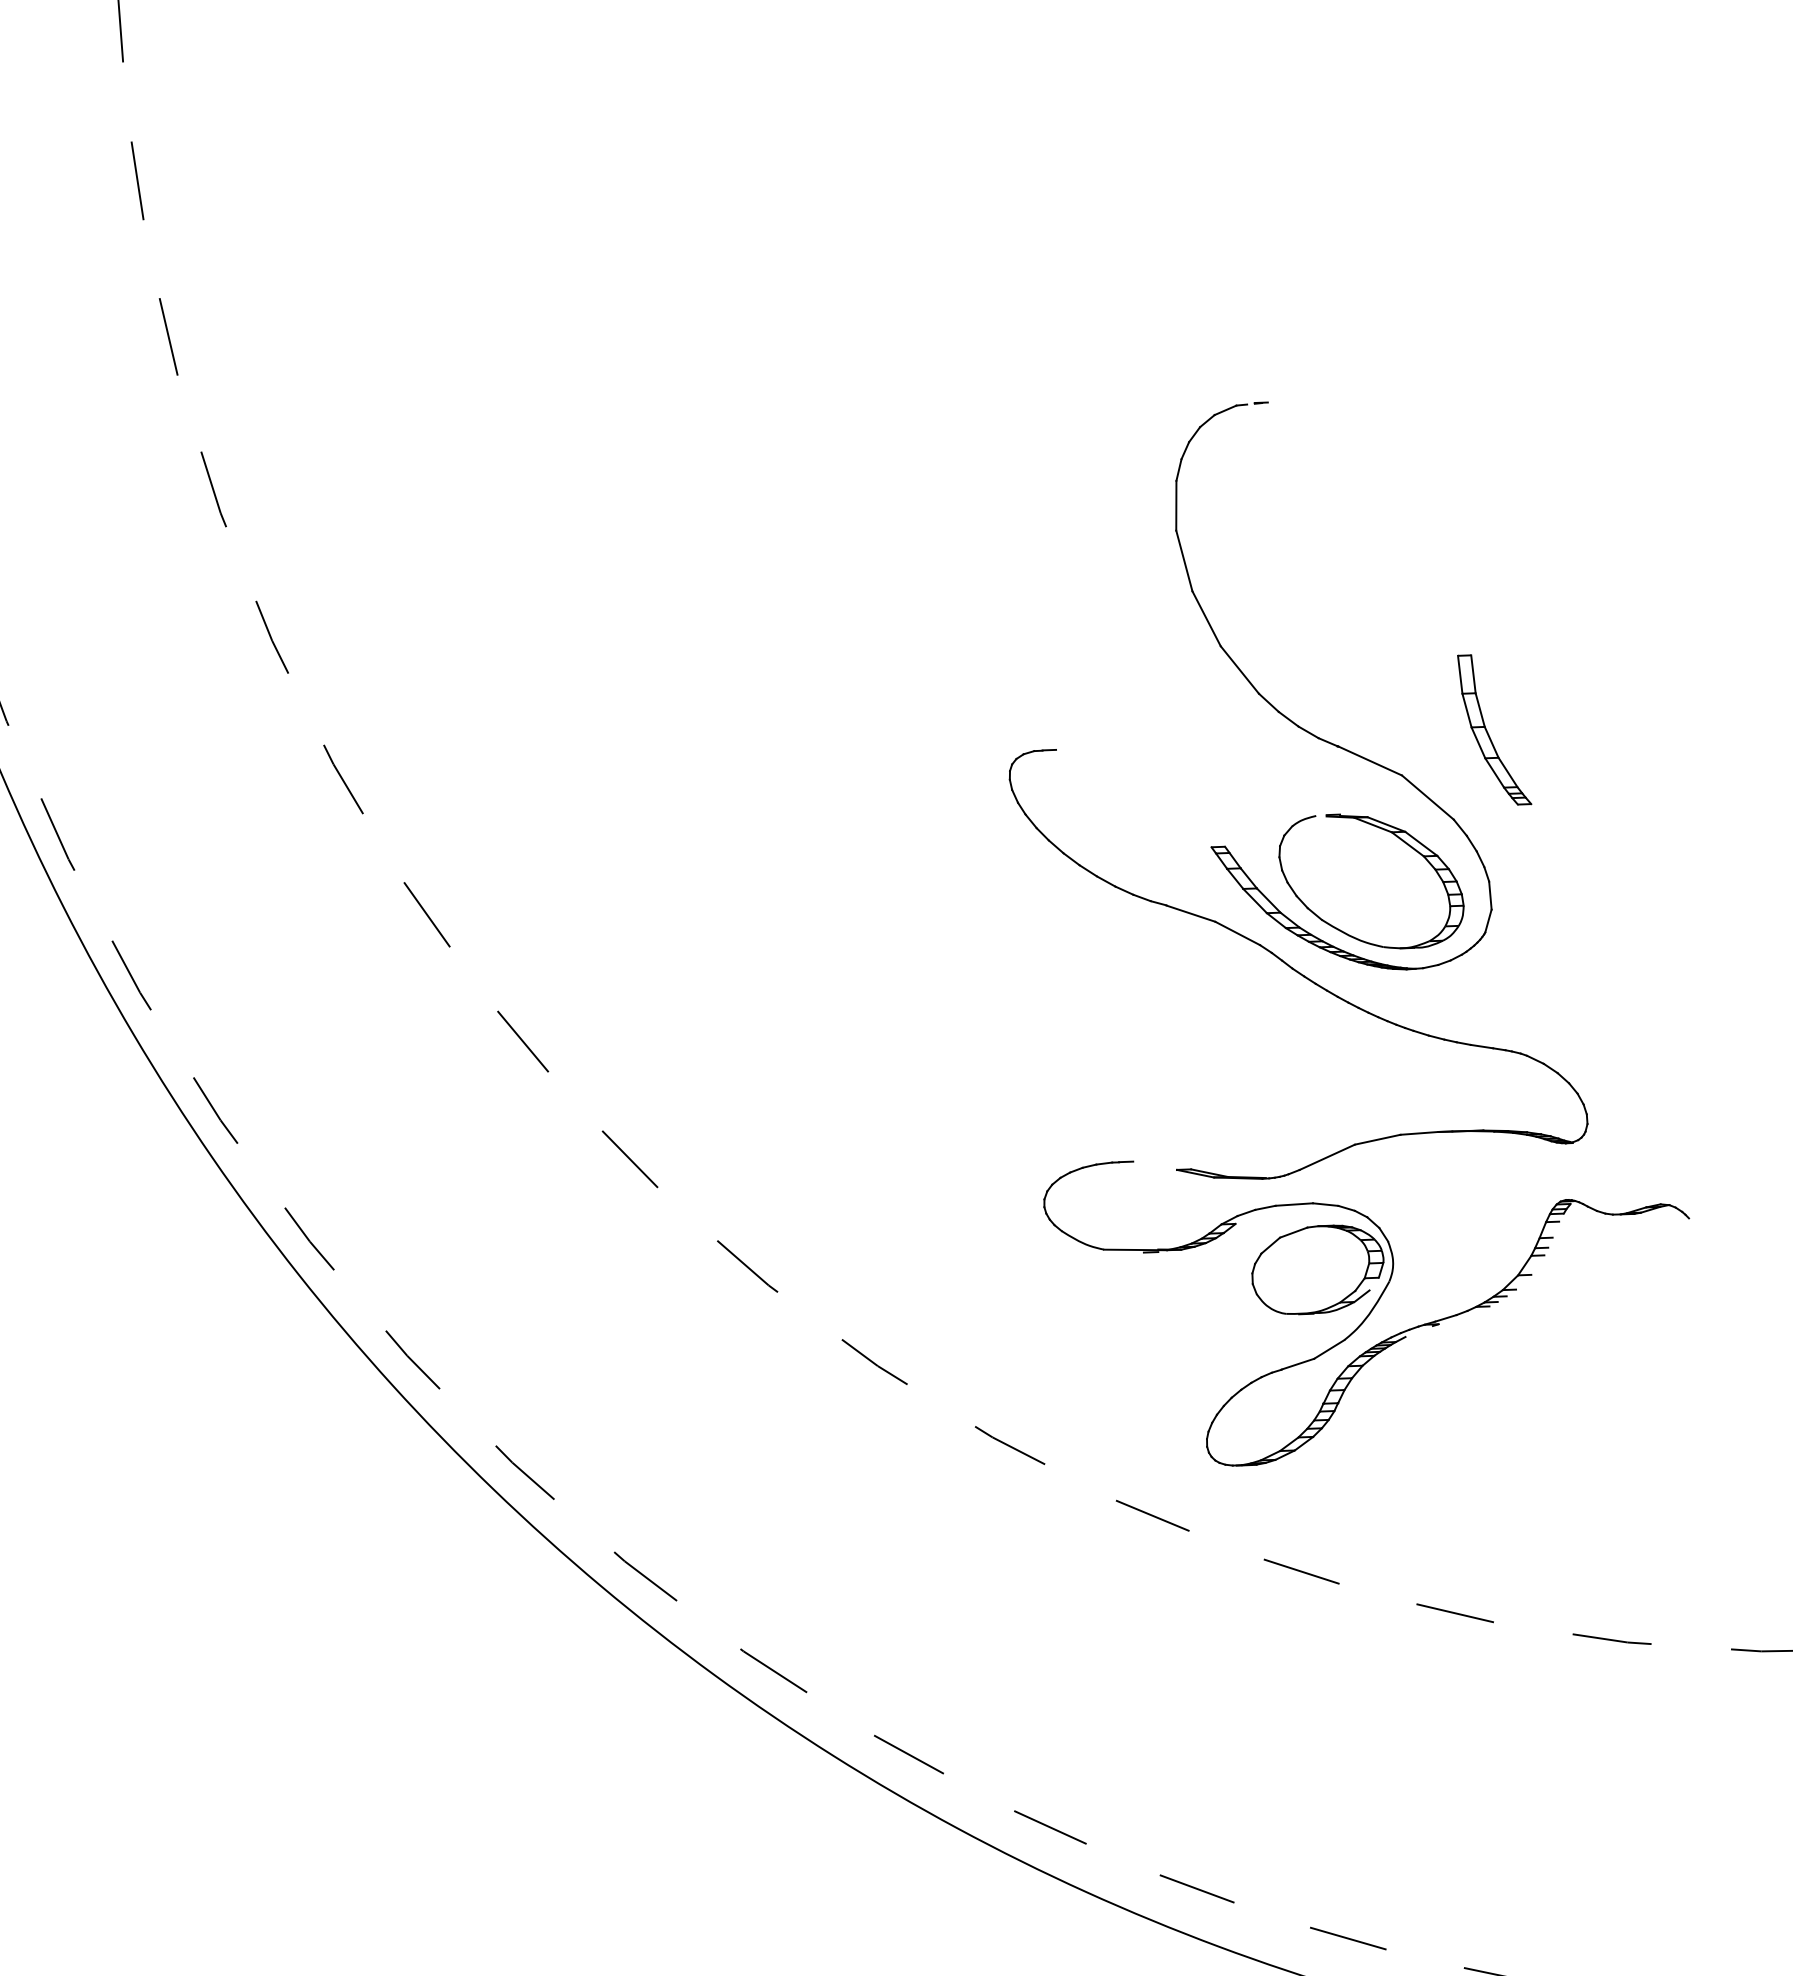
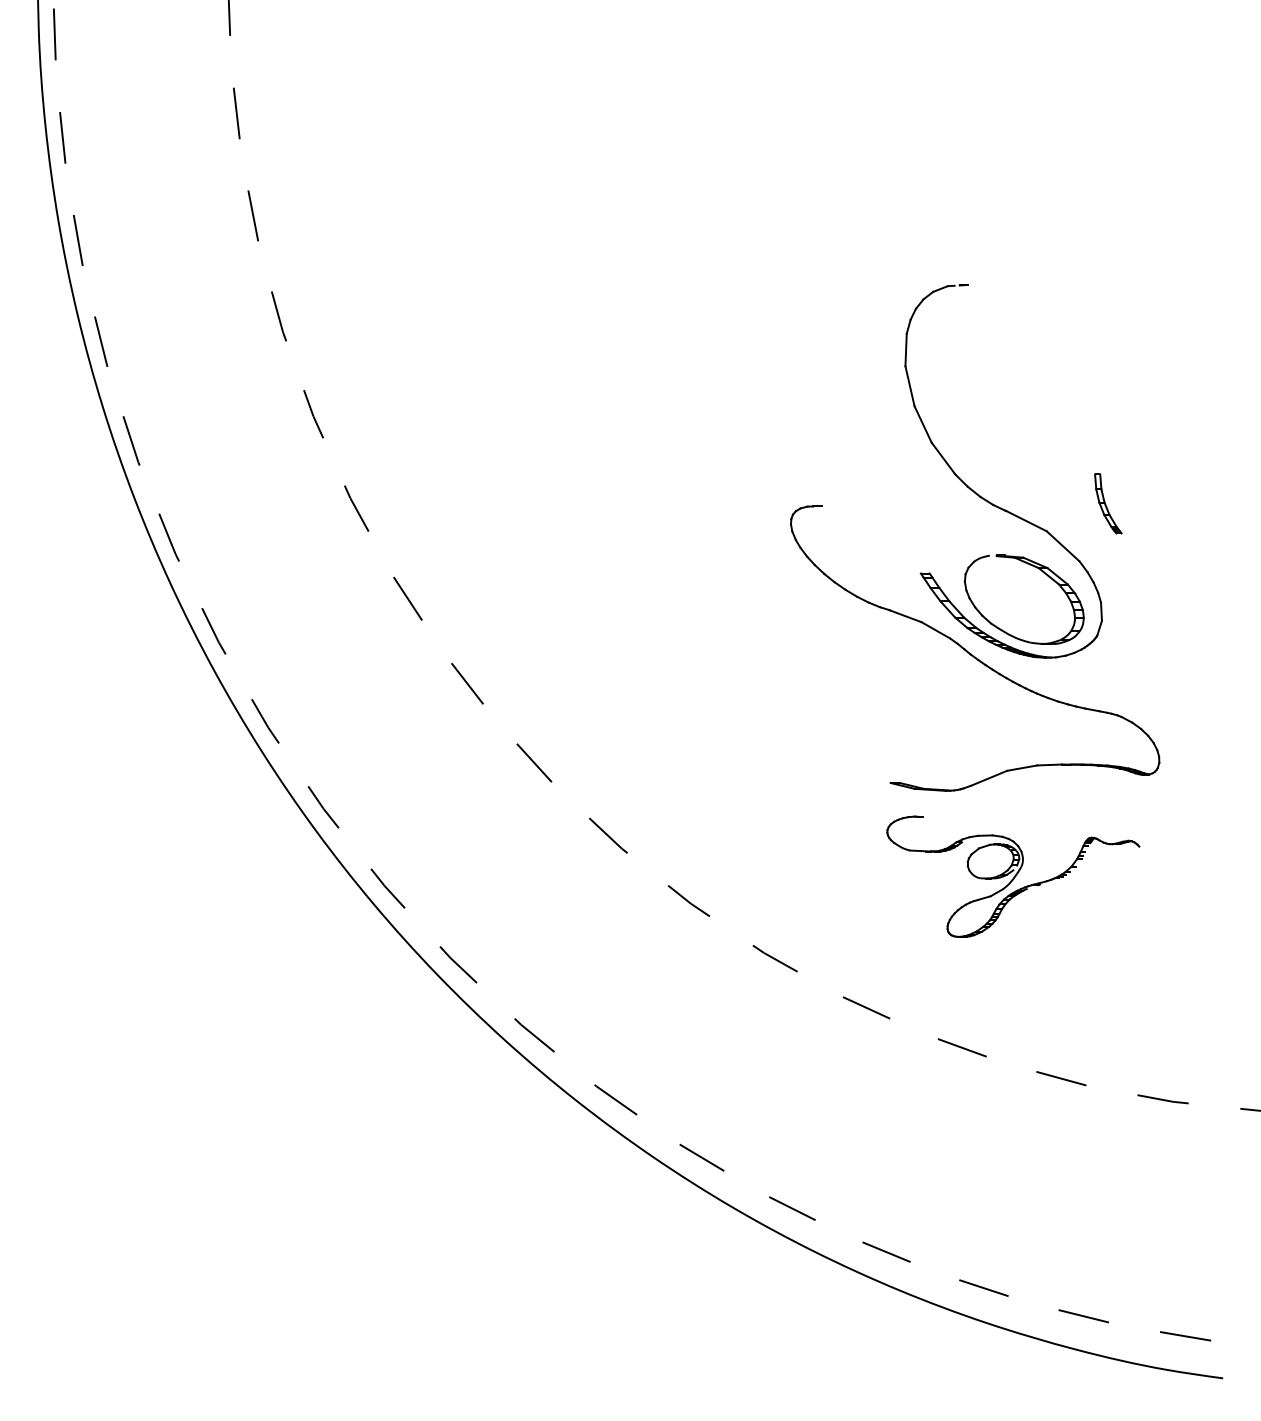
part: (1495, 729) -> (1108, 503), size x0.6
part: (1370, 1306) -> (1013, 876), size x0.6

